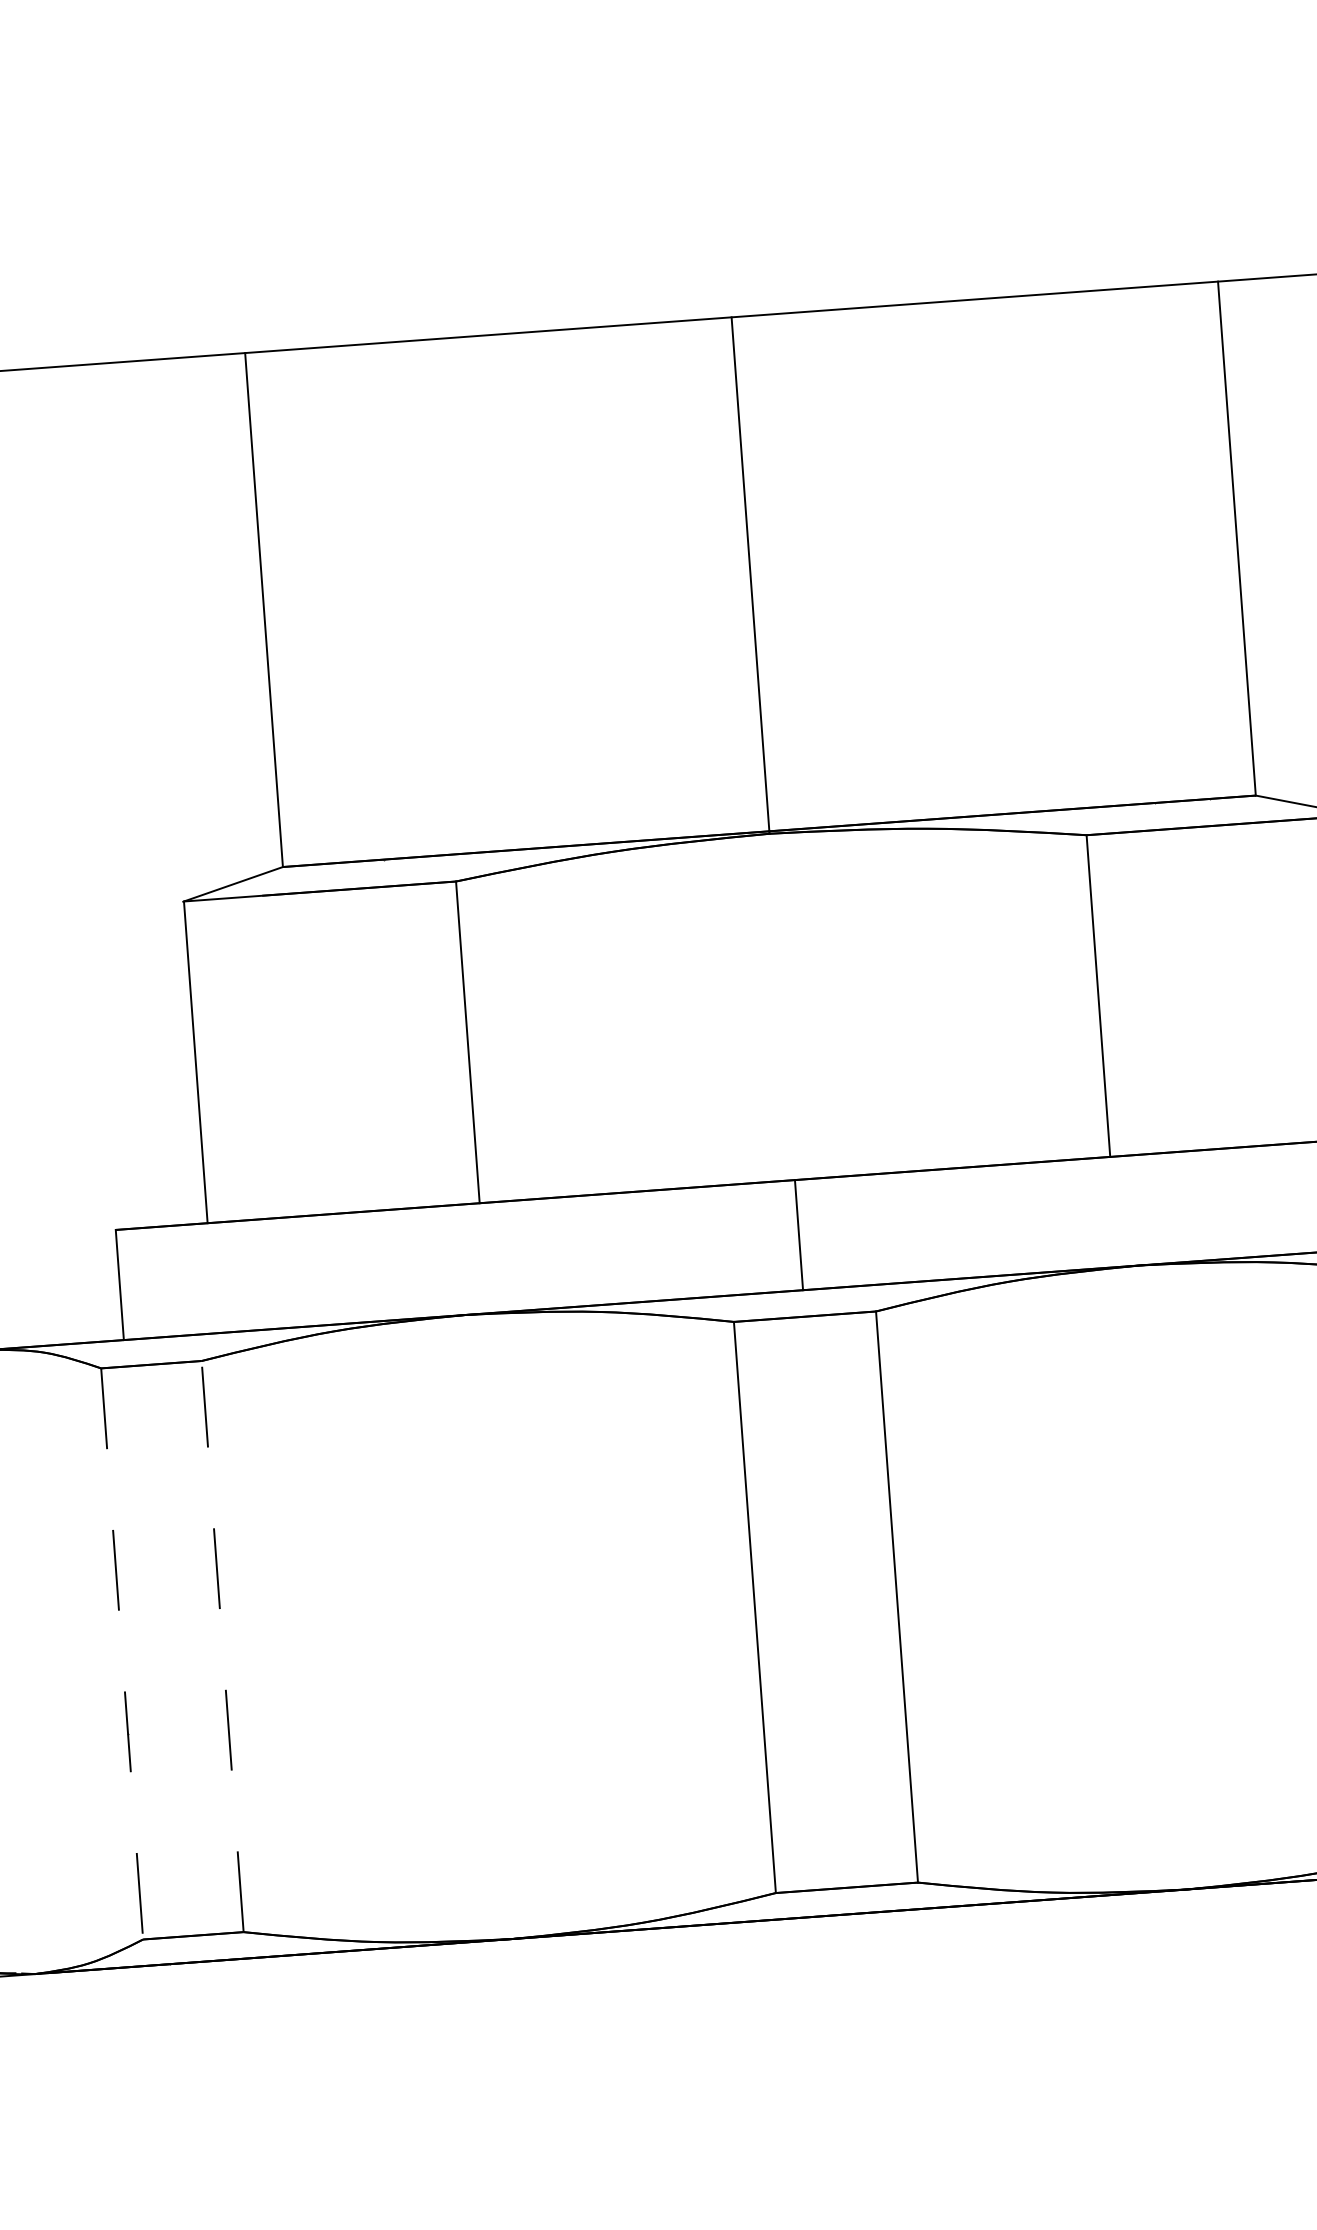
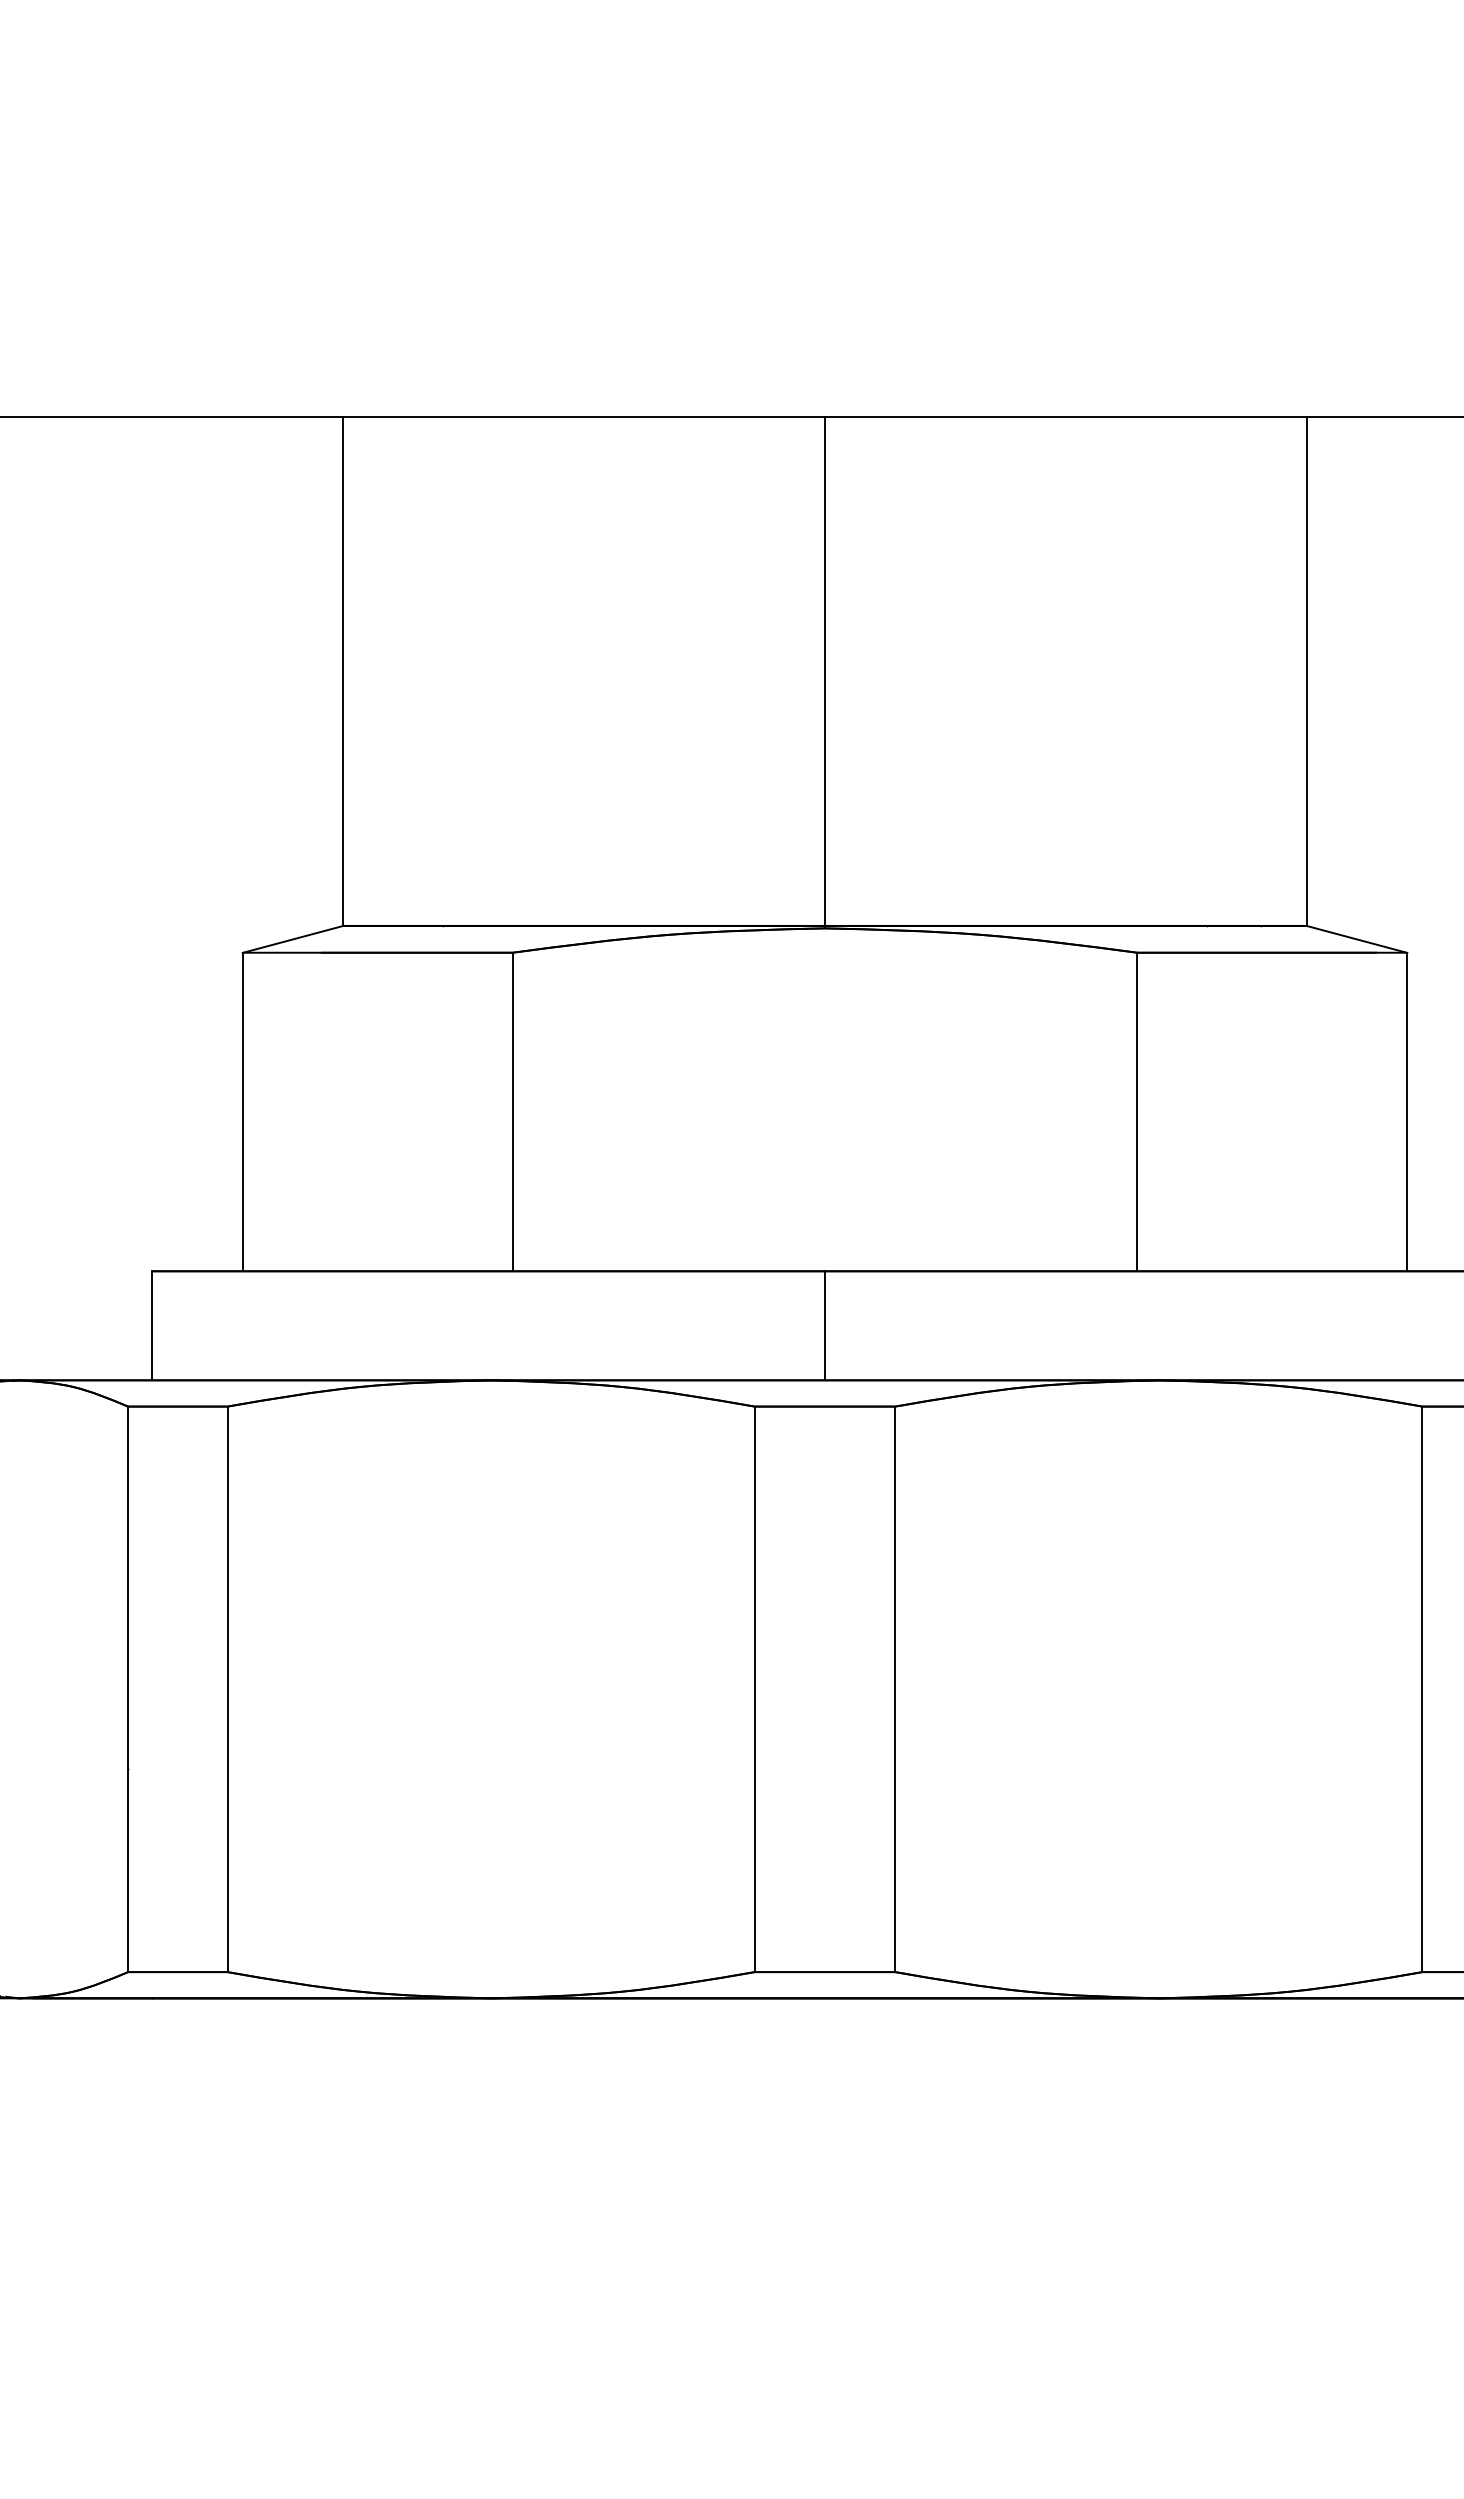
line: (222, 1646) -> (227, 1689), dashed -> solid
line: (122, 1654) -> (128, 1689), dashed -> solid

